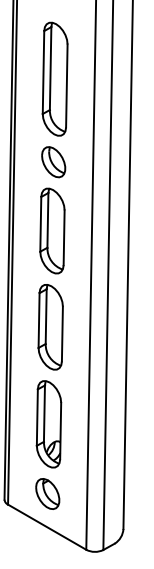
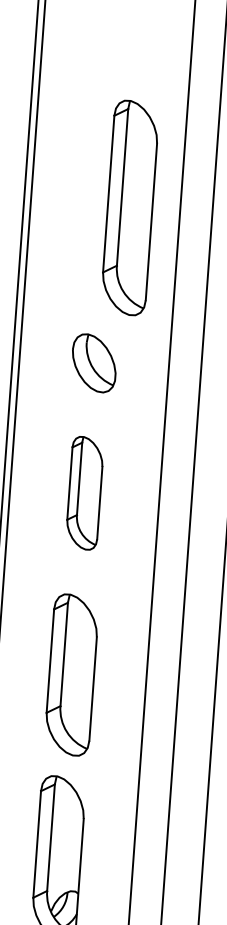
part: (54, 78) -> (128, 206), moved
part: (52, 230) -> (84, 492), size x0.7

